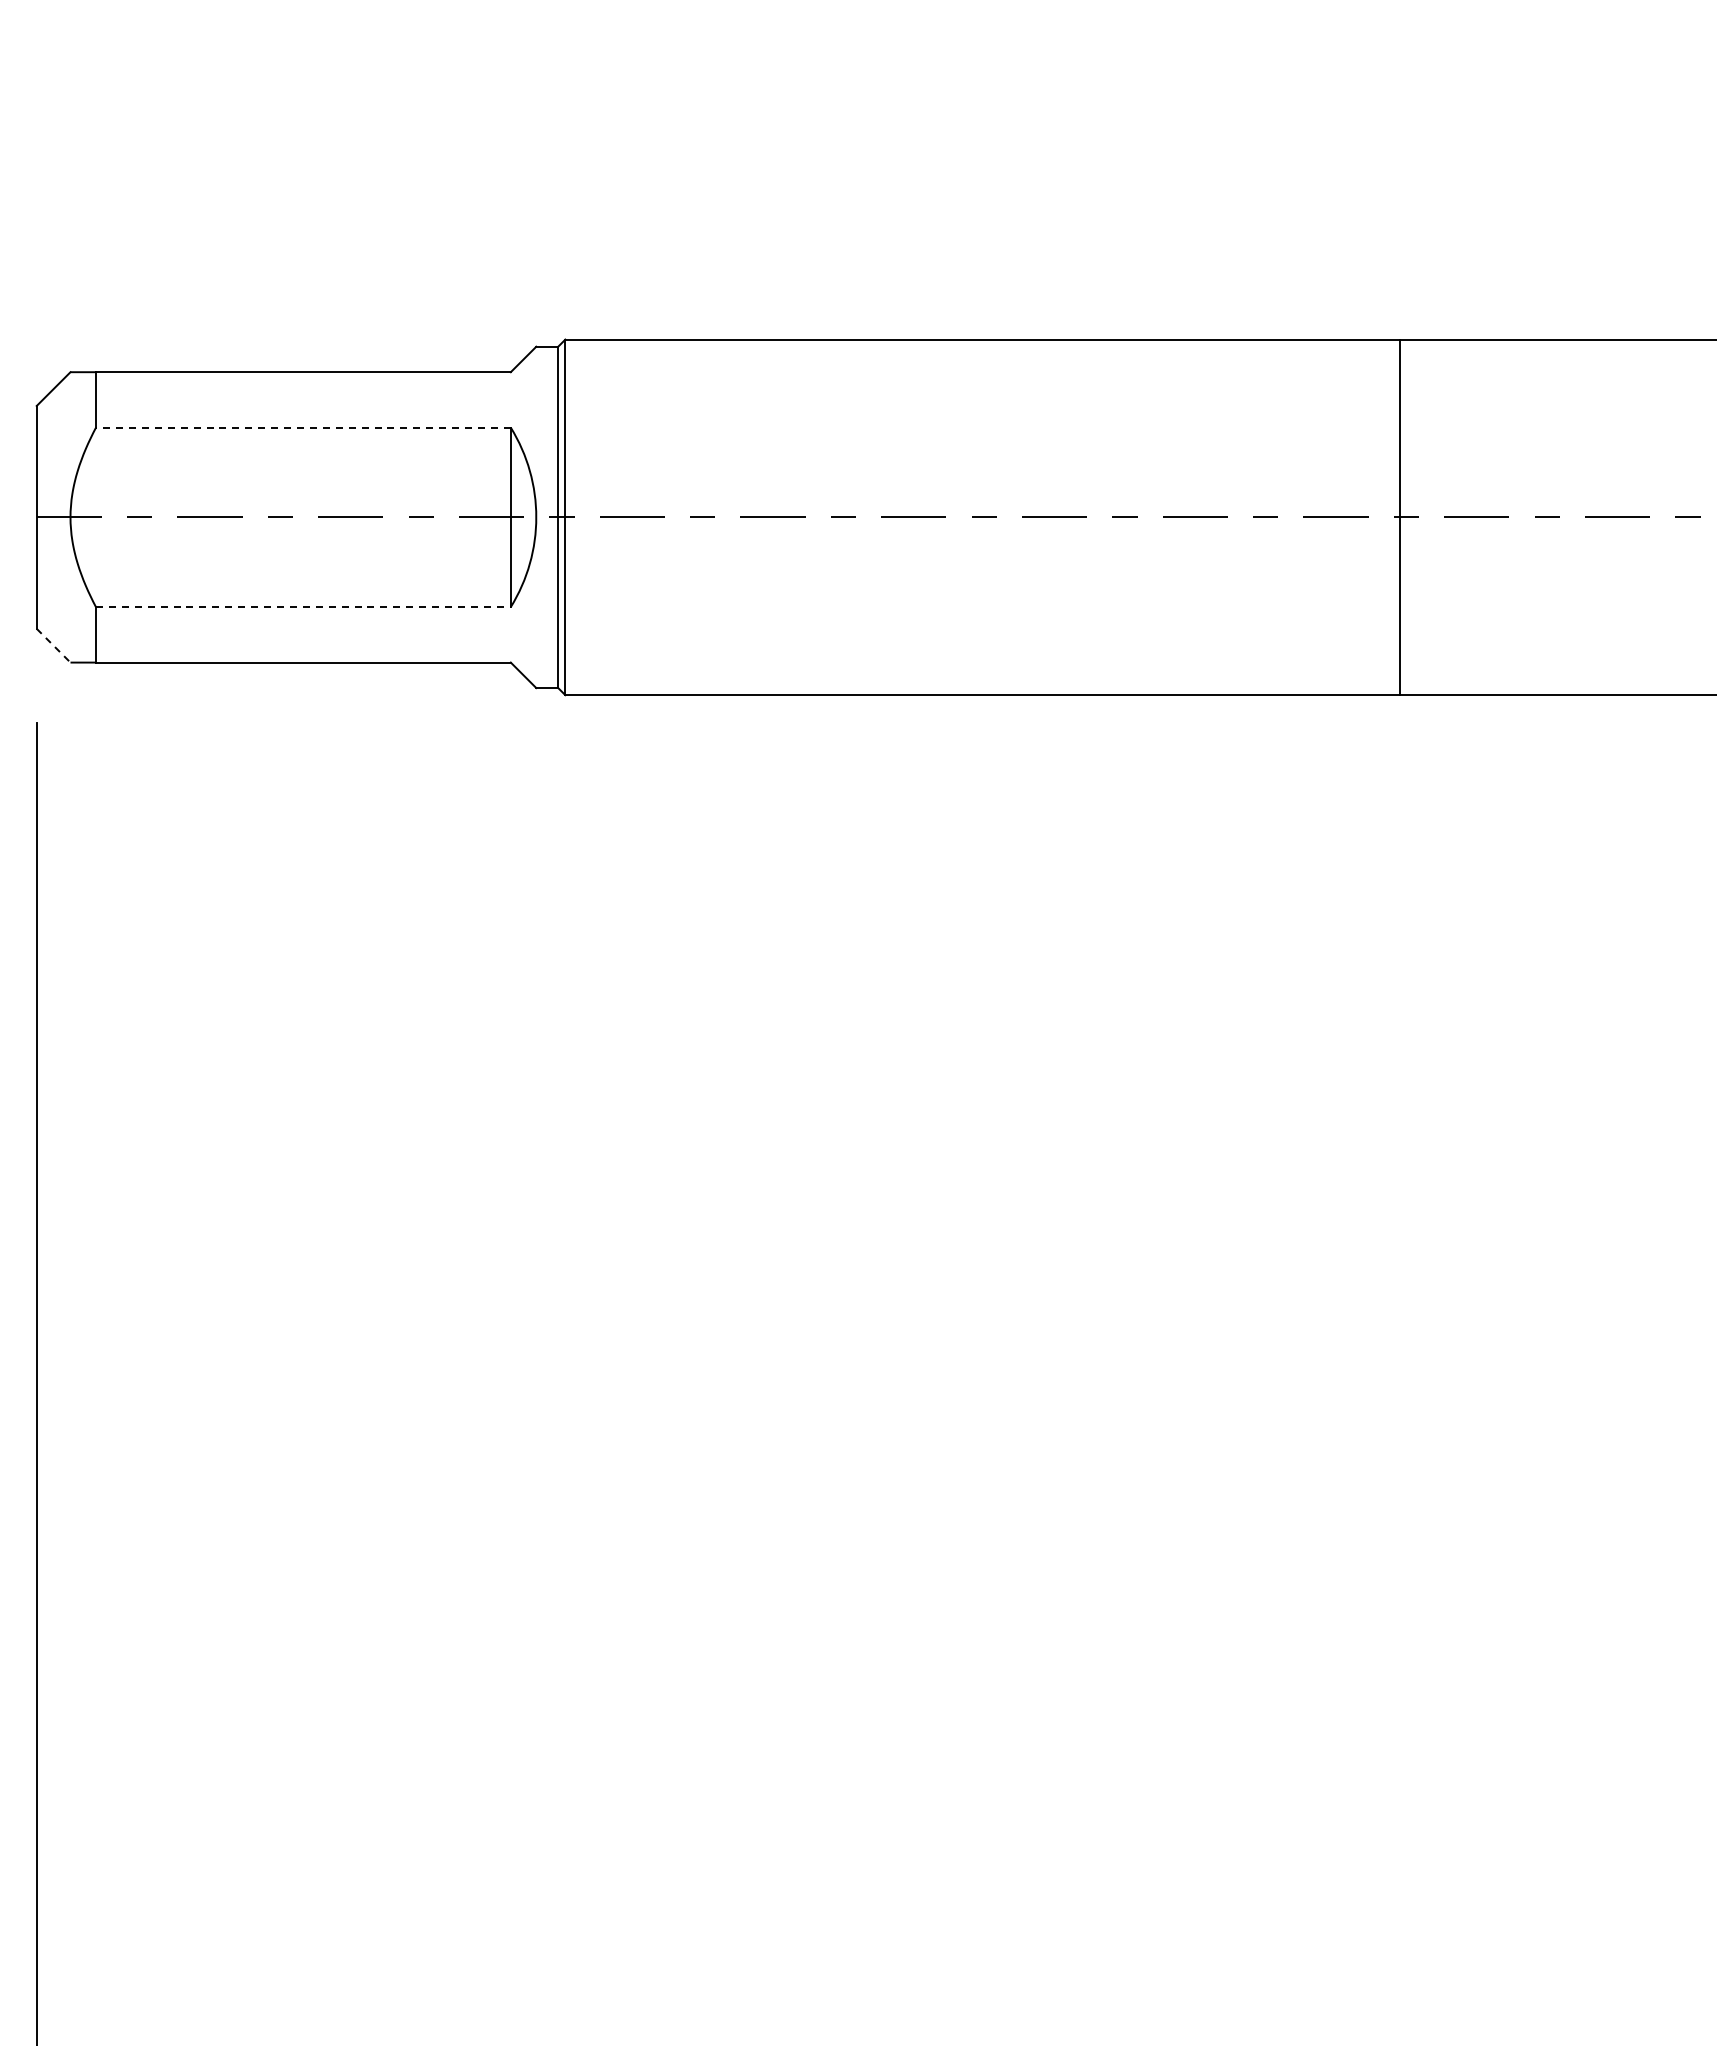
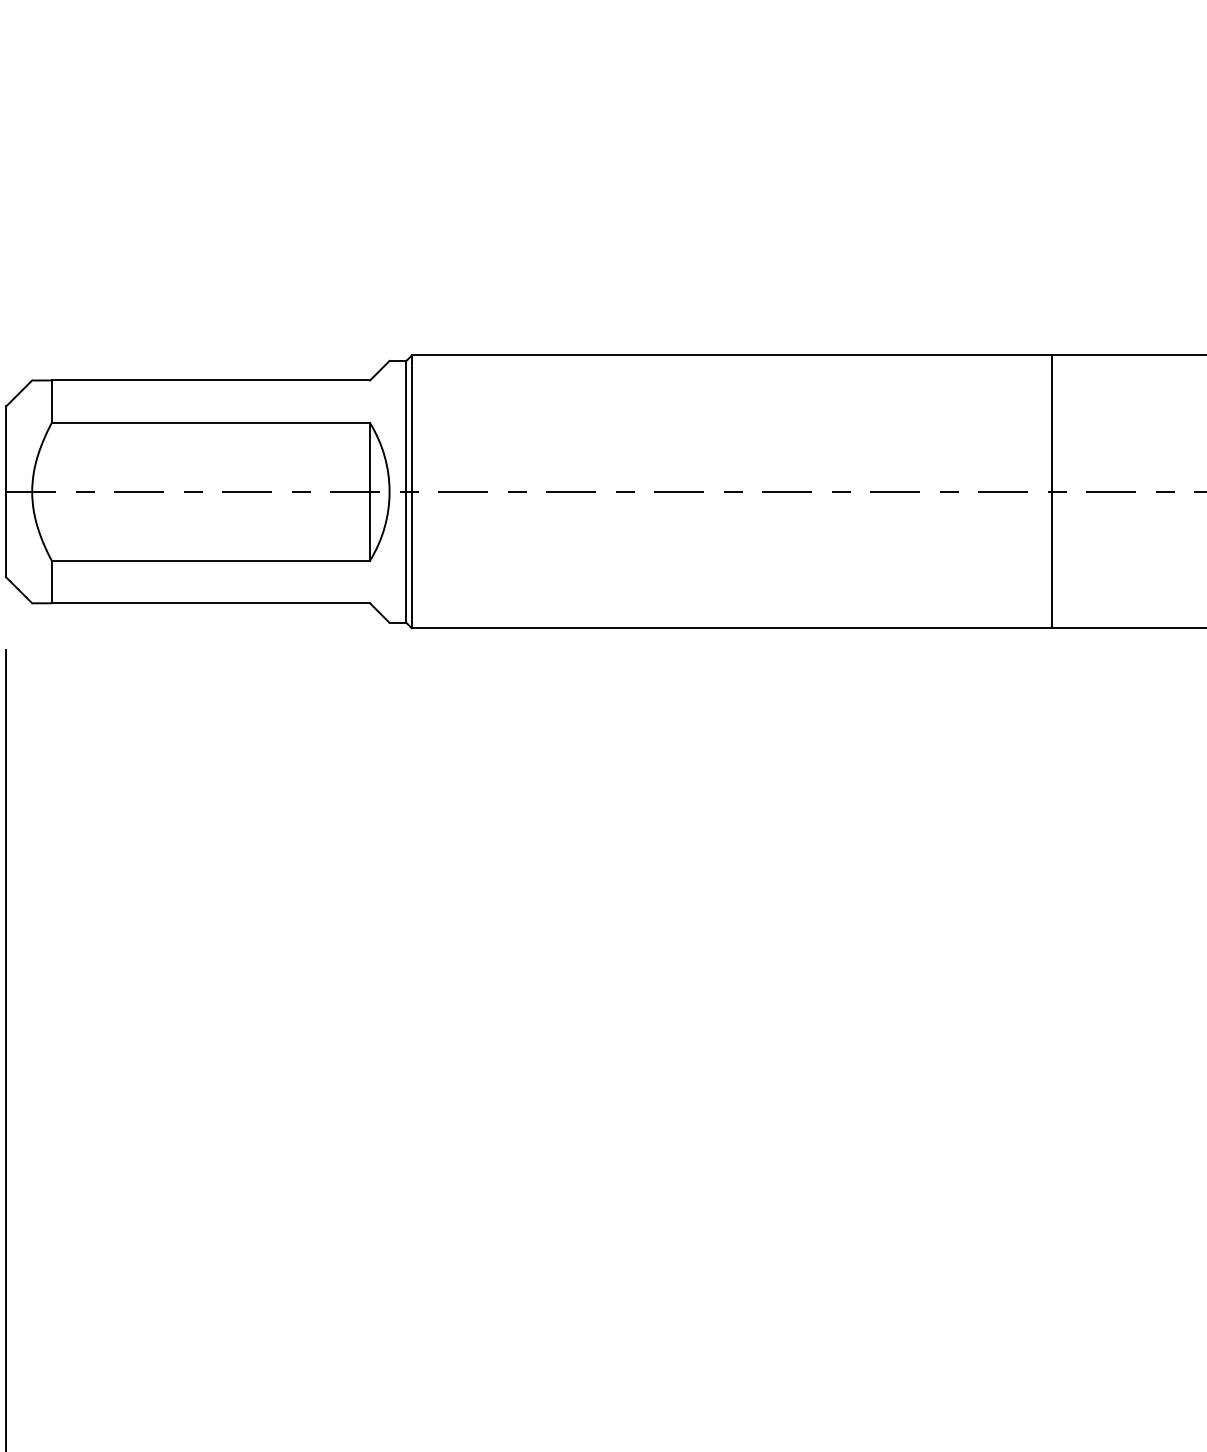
line: (302, 427) -> (210, 422), dashed -> solid
line: (303, 607) -> (210, 561), dashed -> solid
line: (53, 645) -> (19, 590), dashed -> solid

